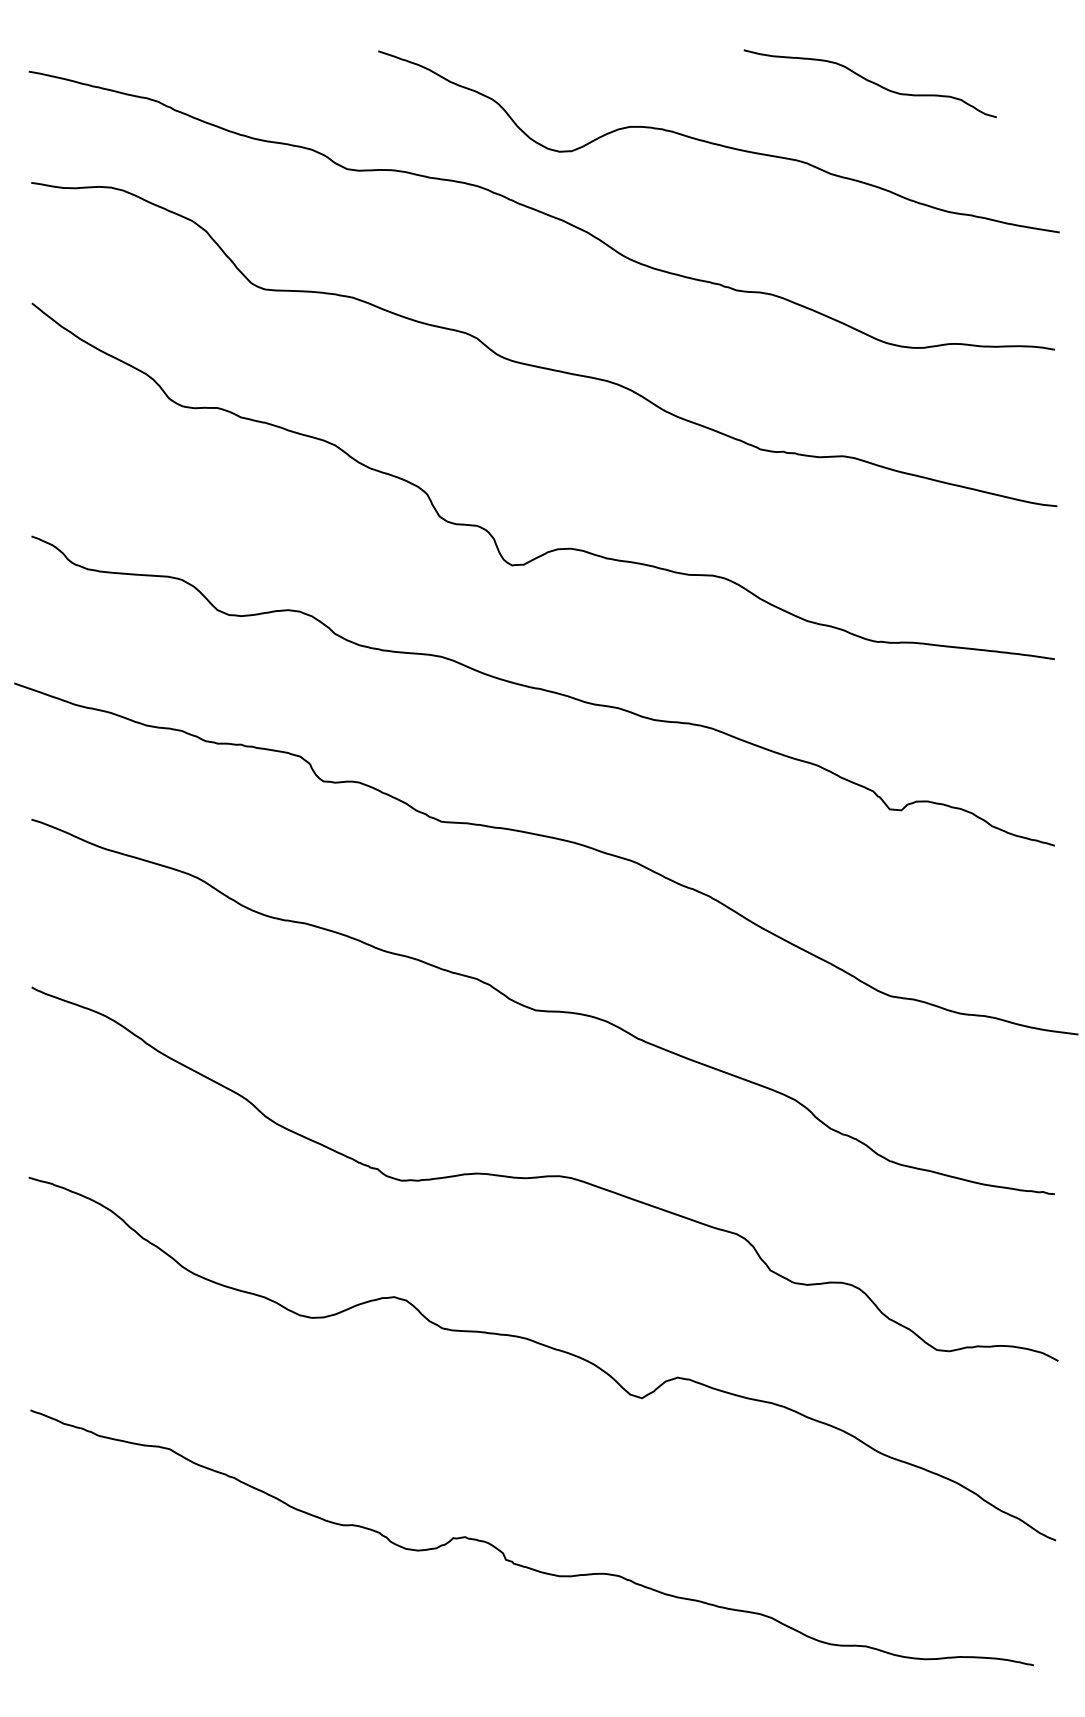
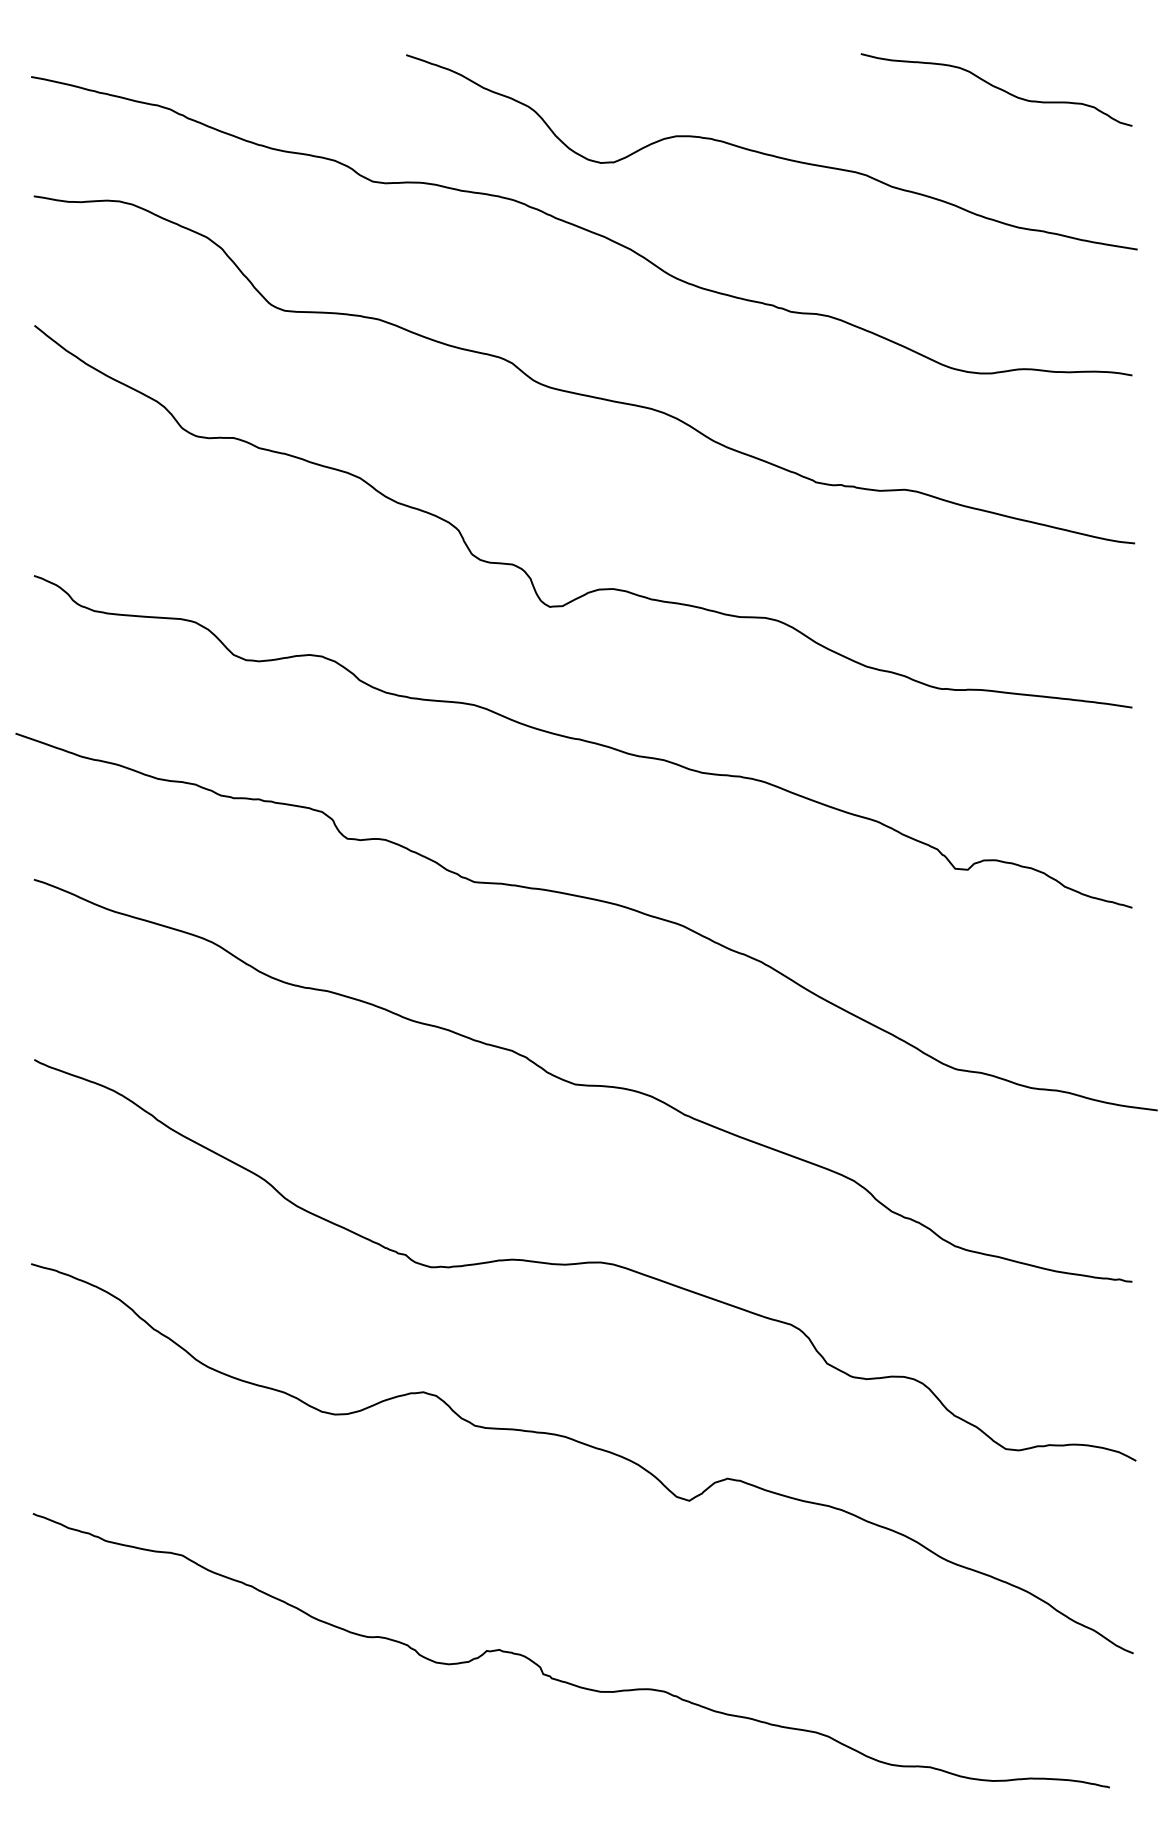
curve: (869, 82) -> (995, 88), moved

